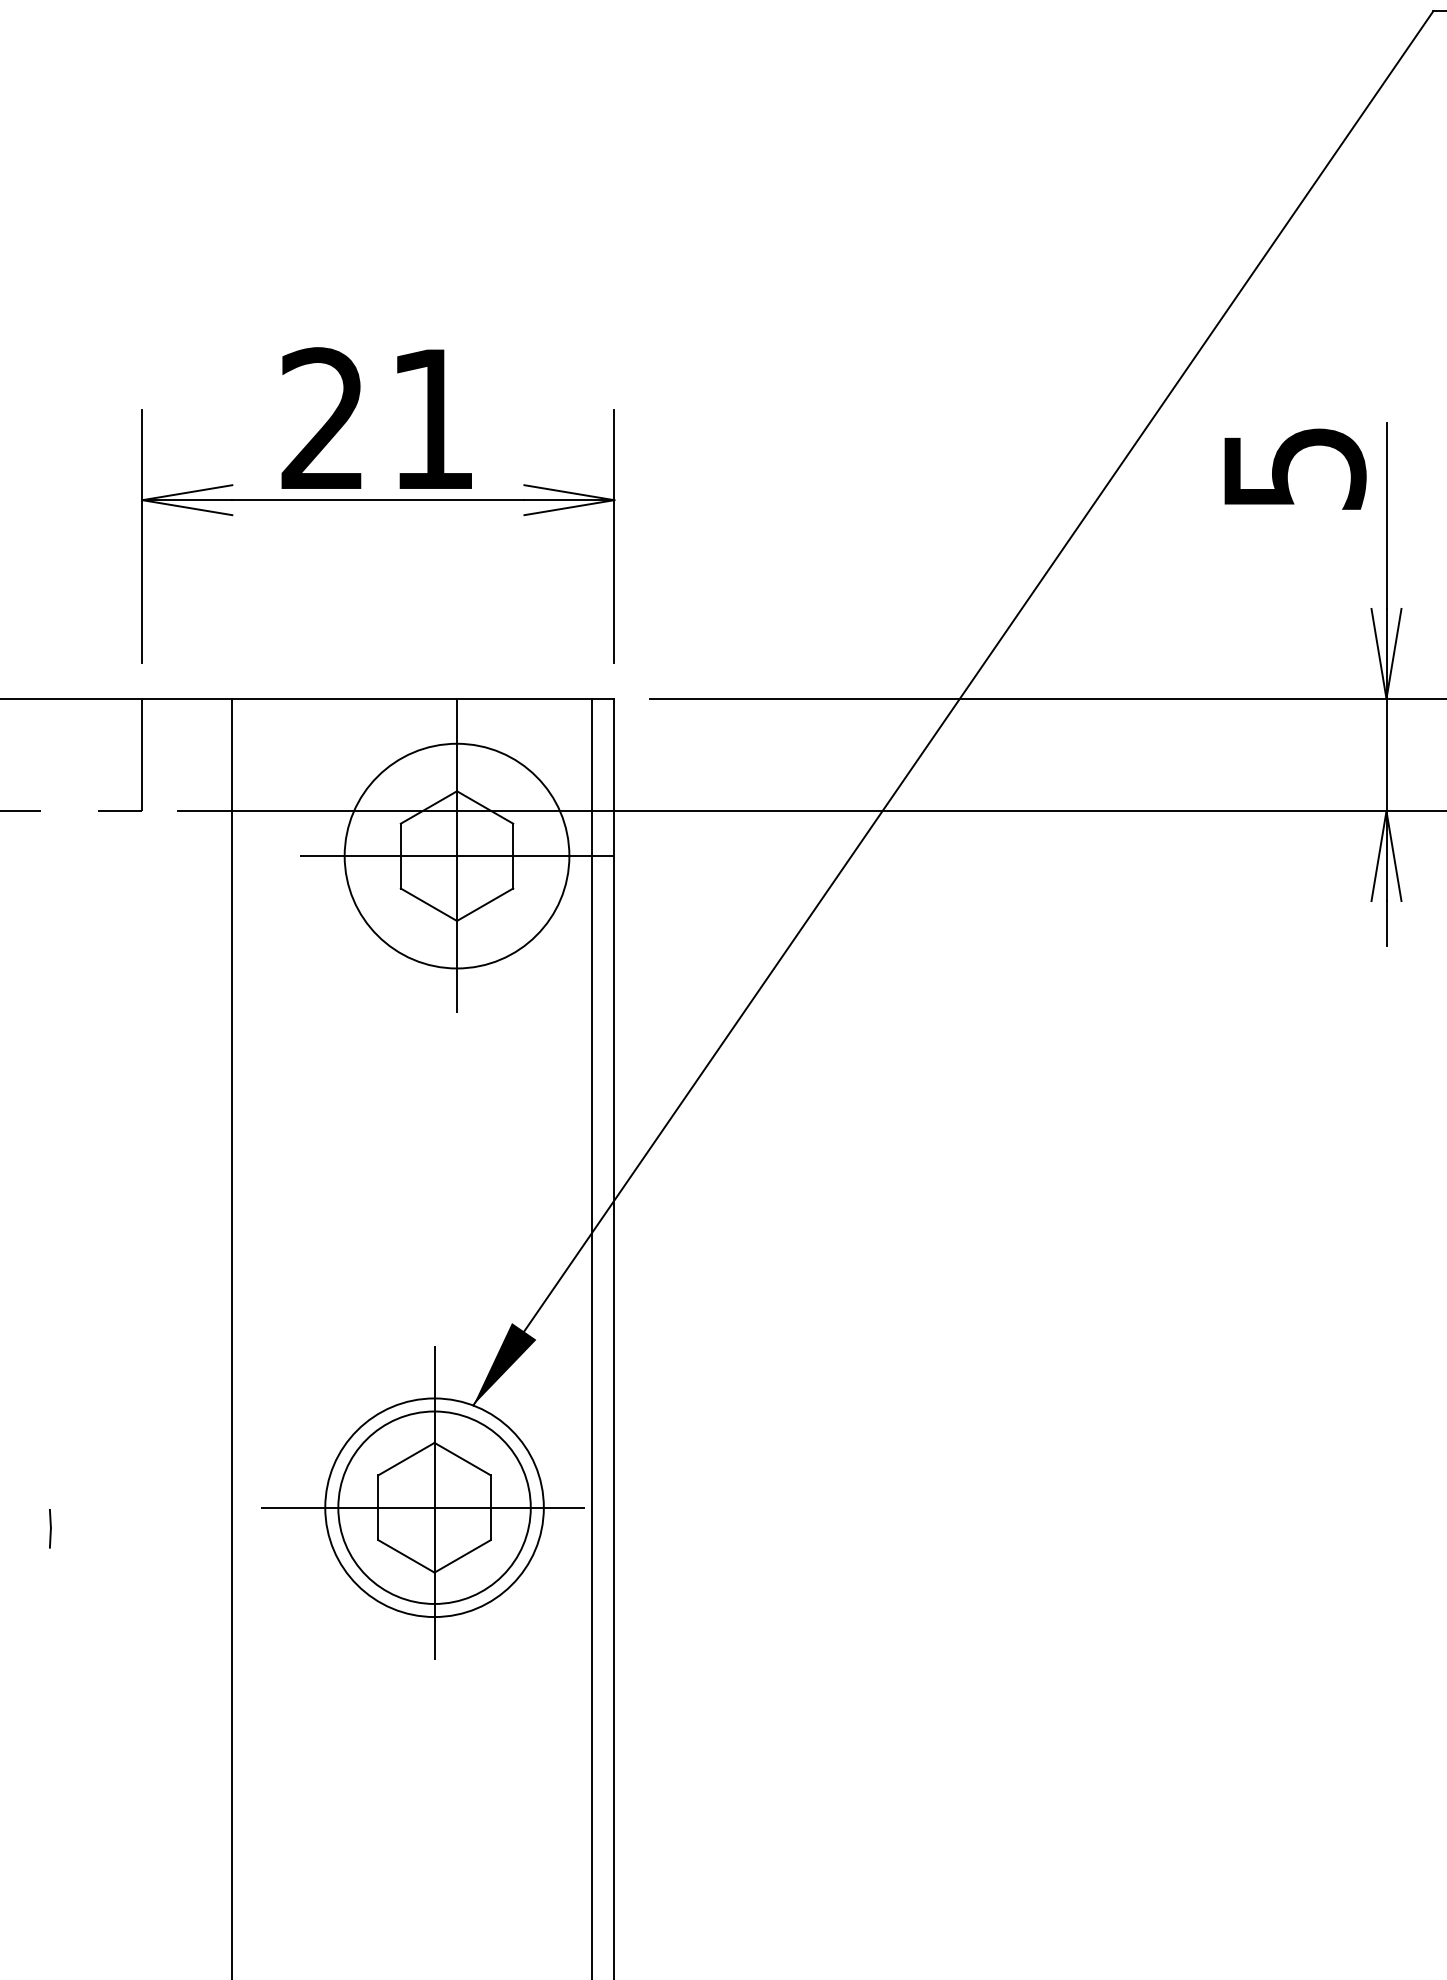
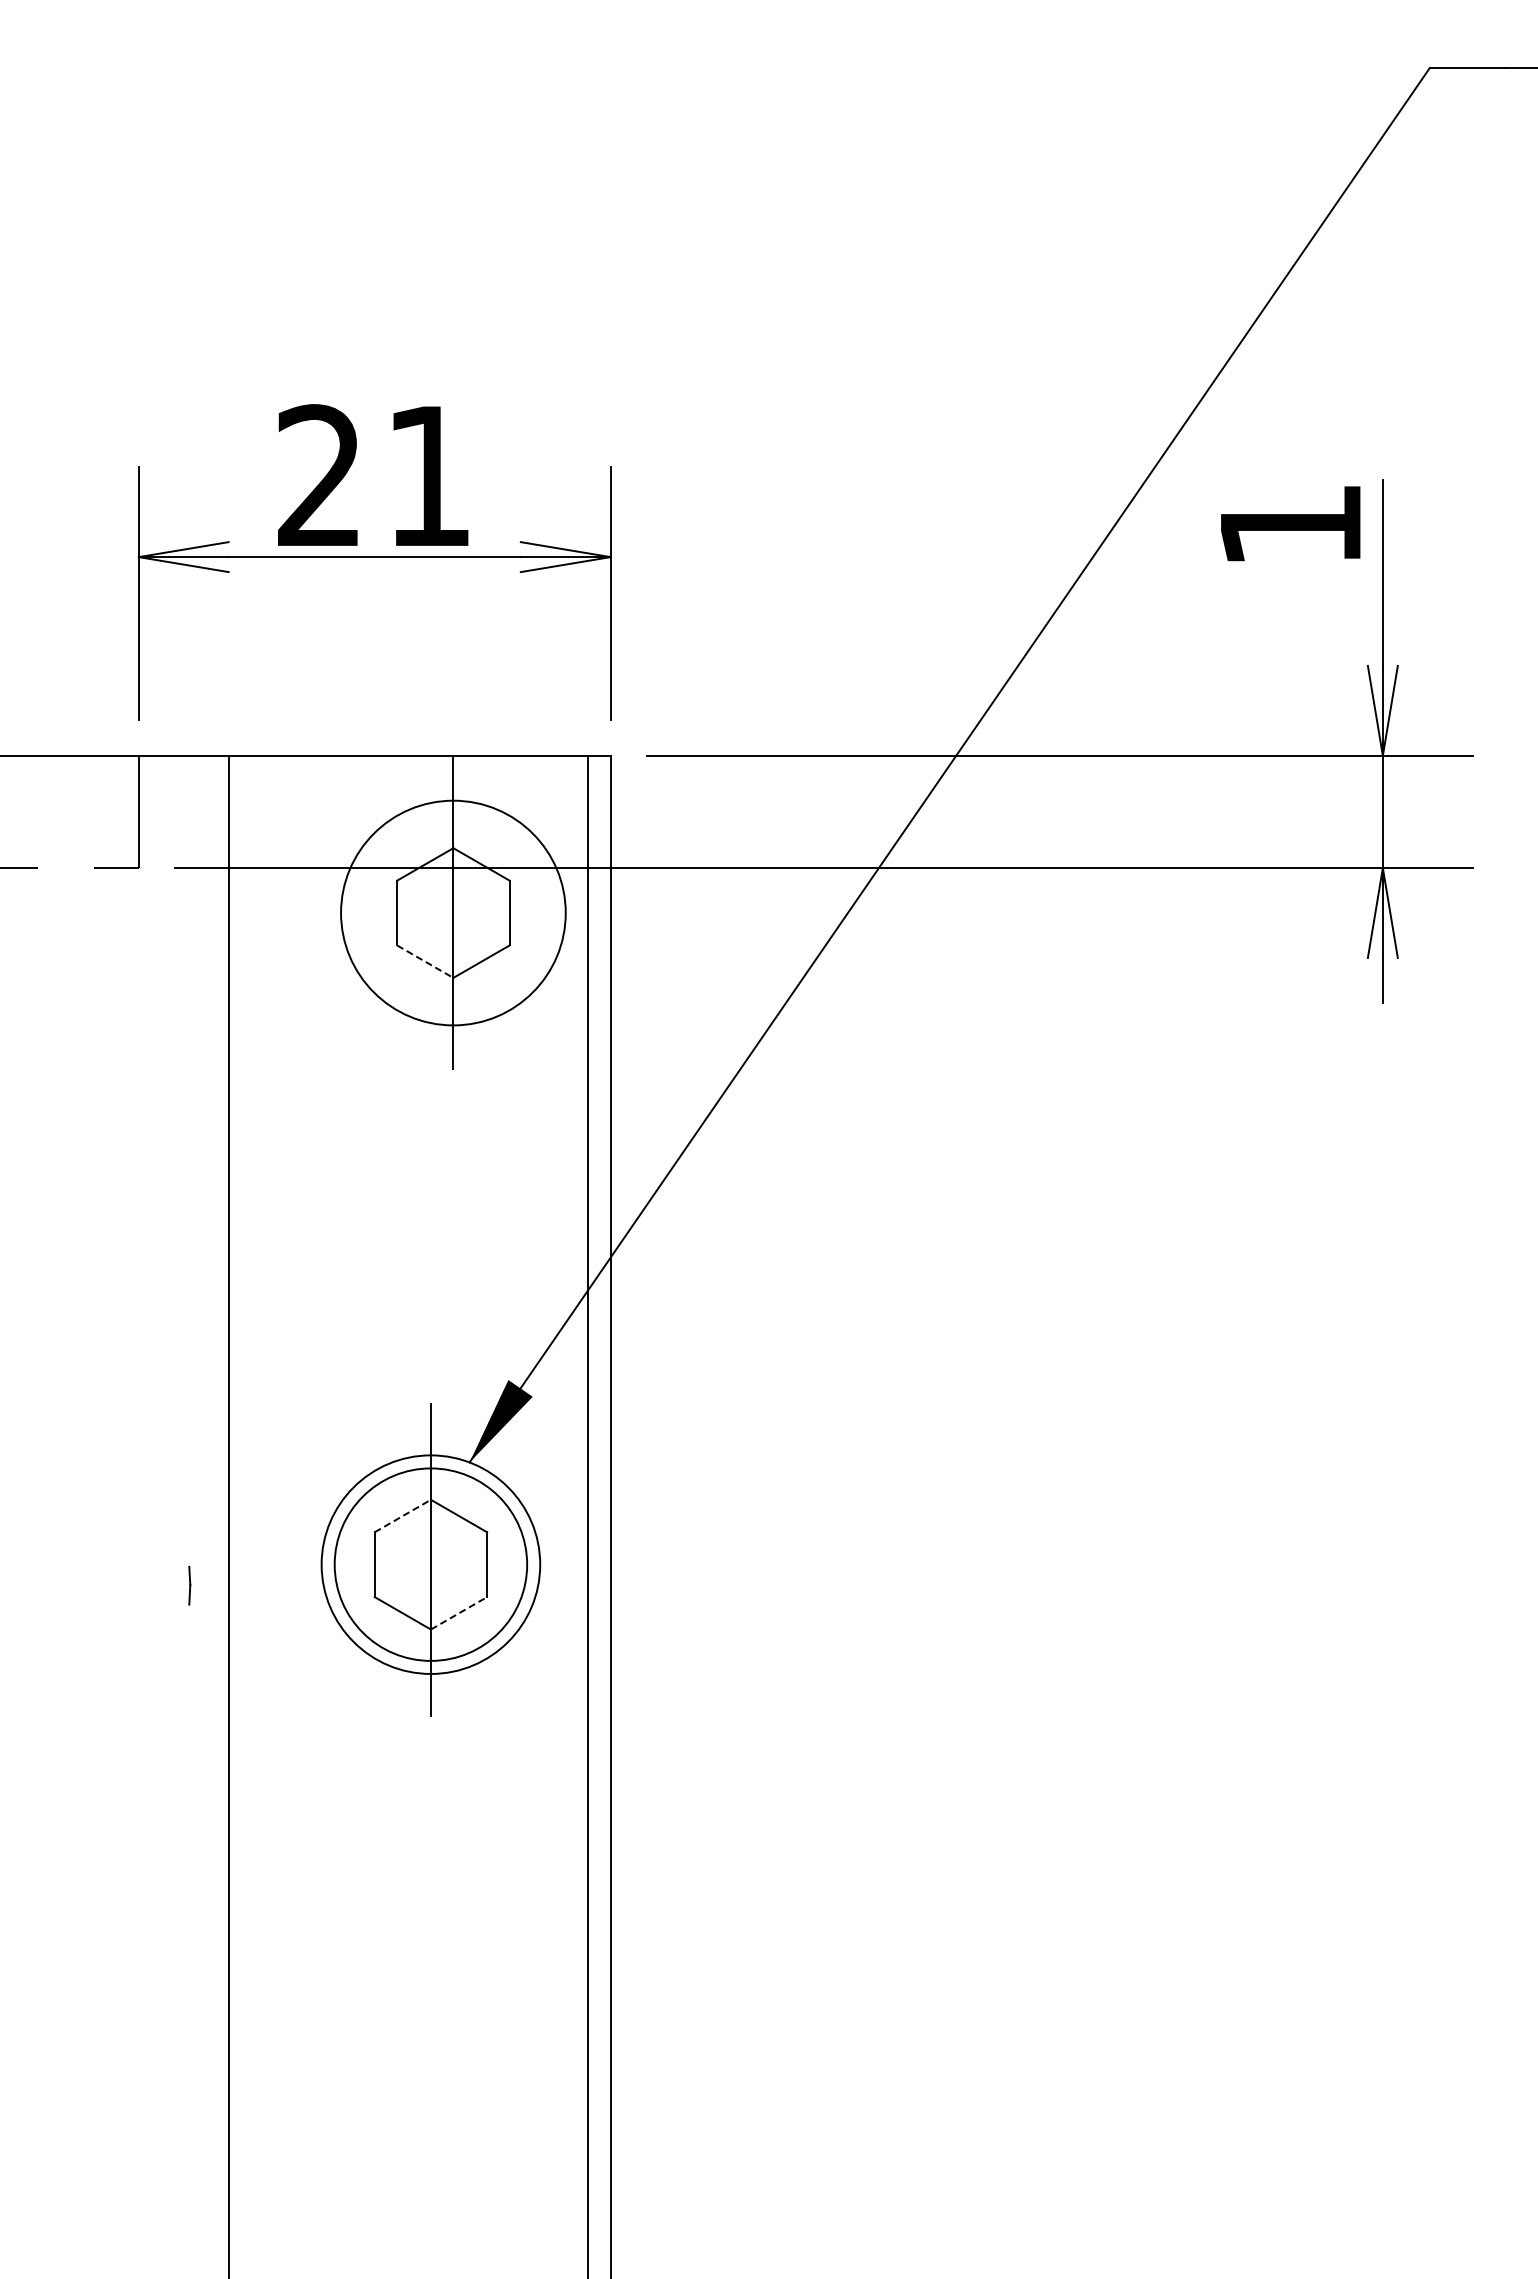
text: (1296, 468) -> (1292, 525), 5 -> 1
line: (457, 856) -> (453, 913), removed
line: (429, 904) -> (425, 961), solid -> dashed
line: (407, 1458) -> (403, 1515), solid -> dashed
line: (423, 1507) -> (419, 1564), removed
line: (50, 1528) -> (189, 1585), moved
line: (463, 1556) -> (459, 1613), solid -> dashed

